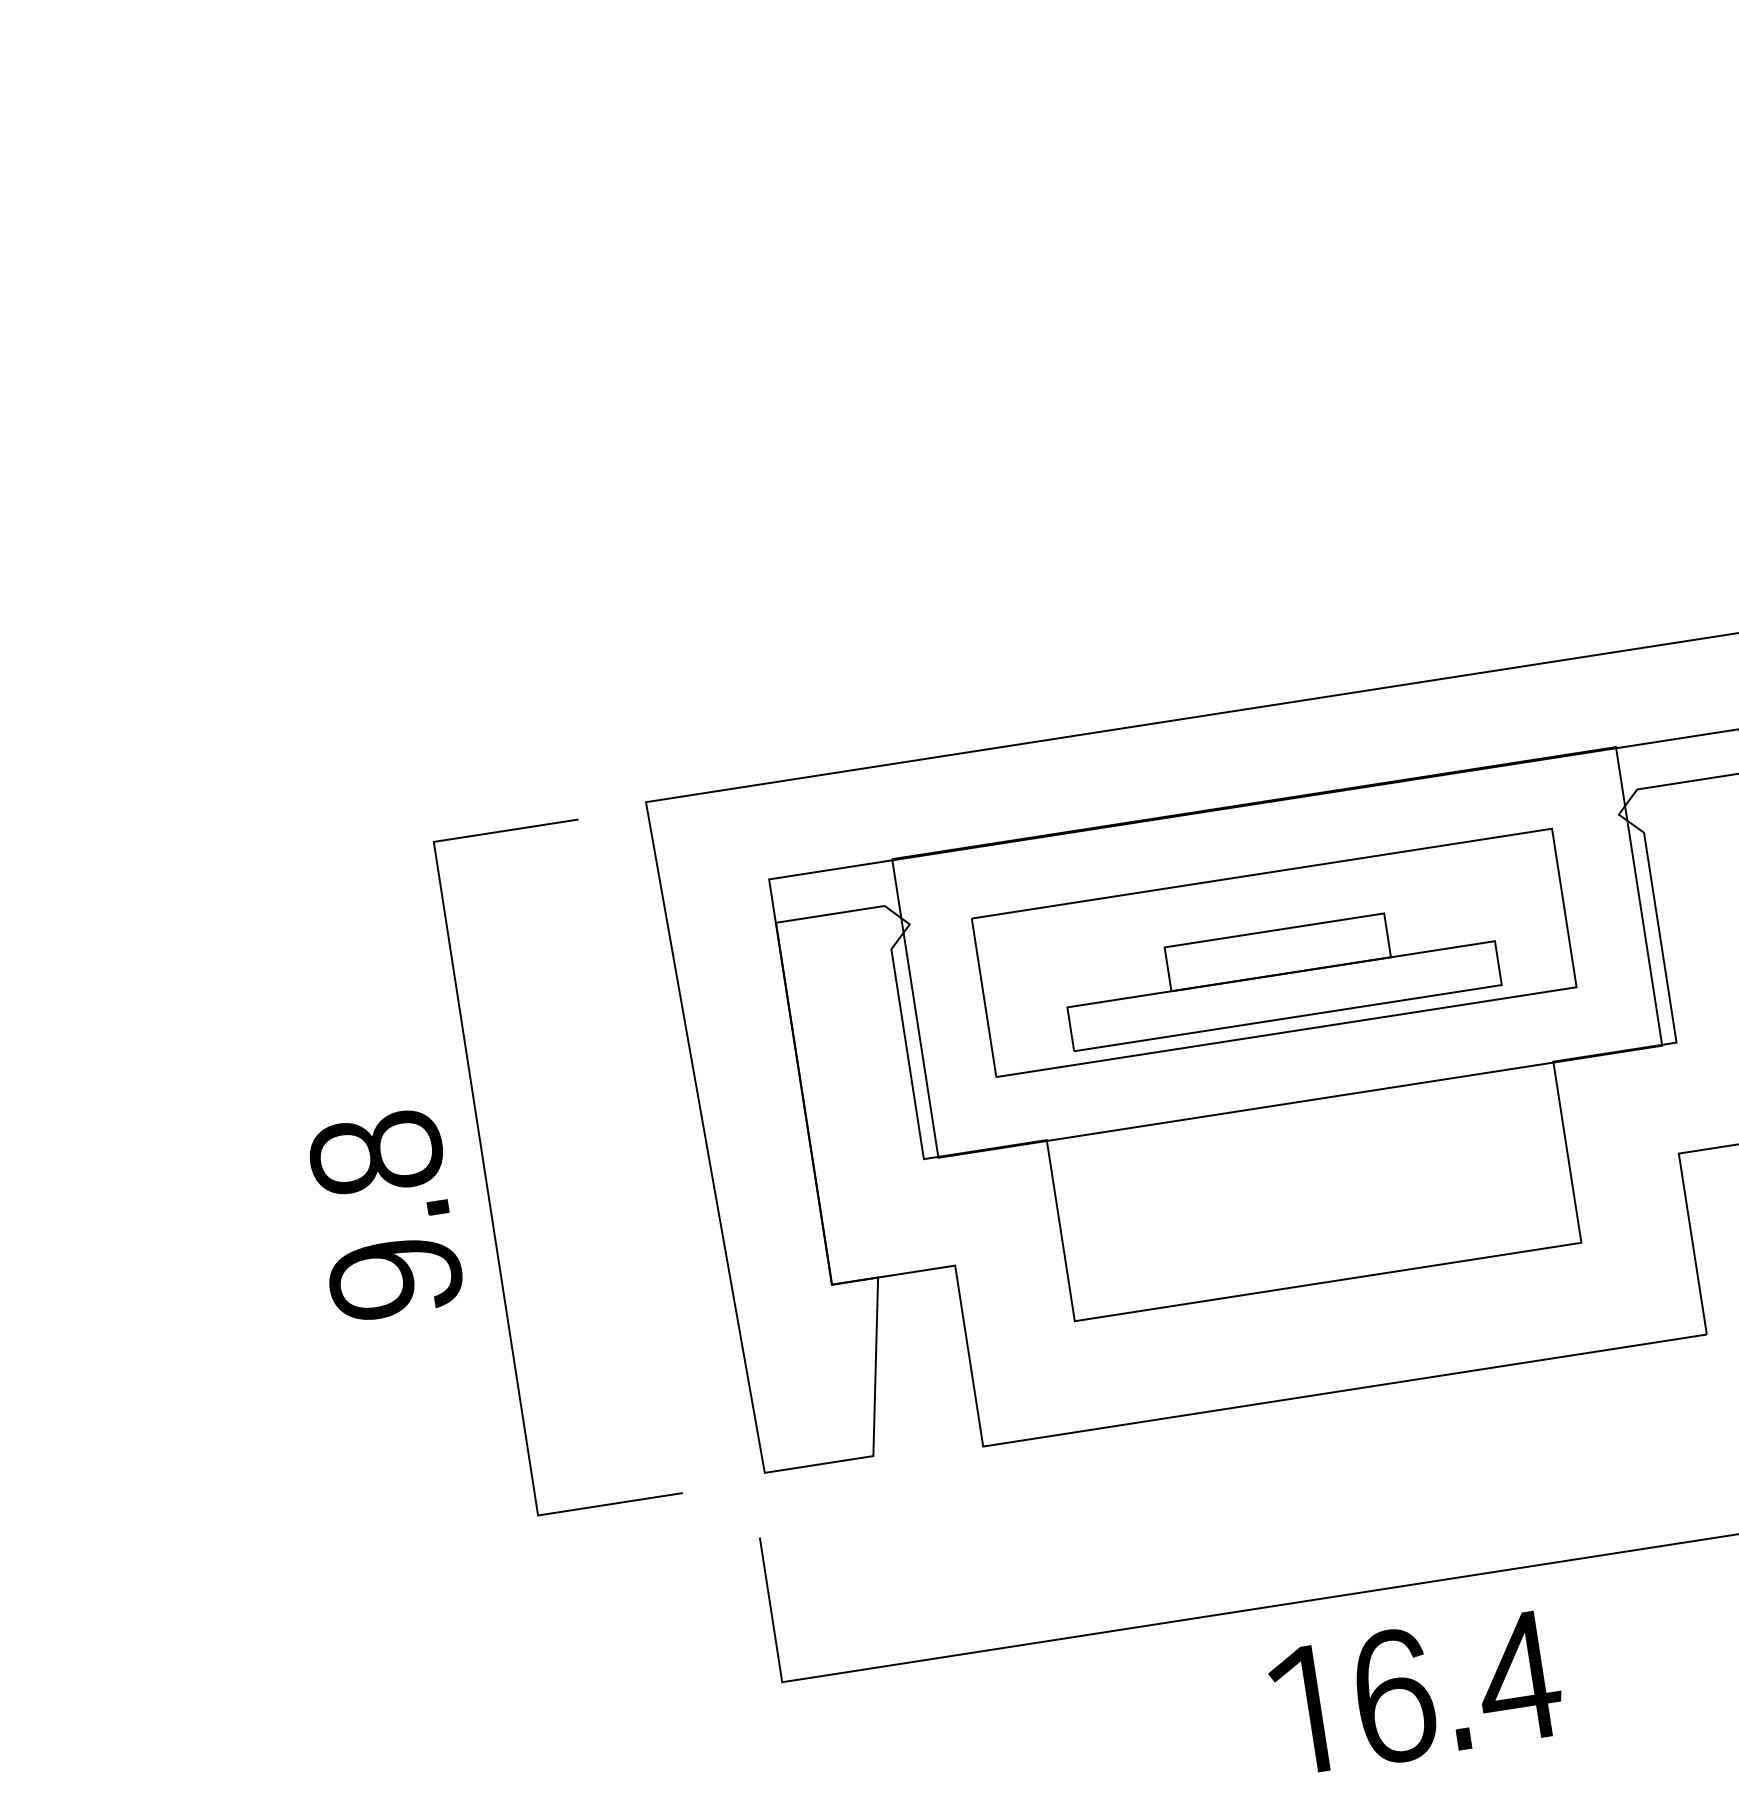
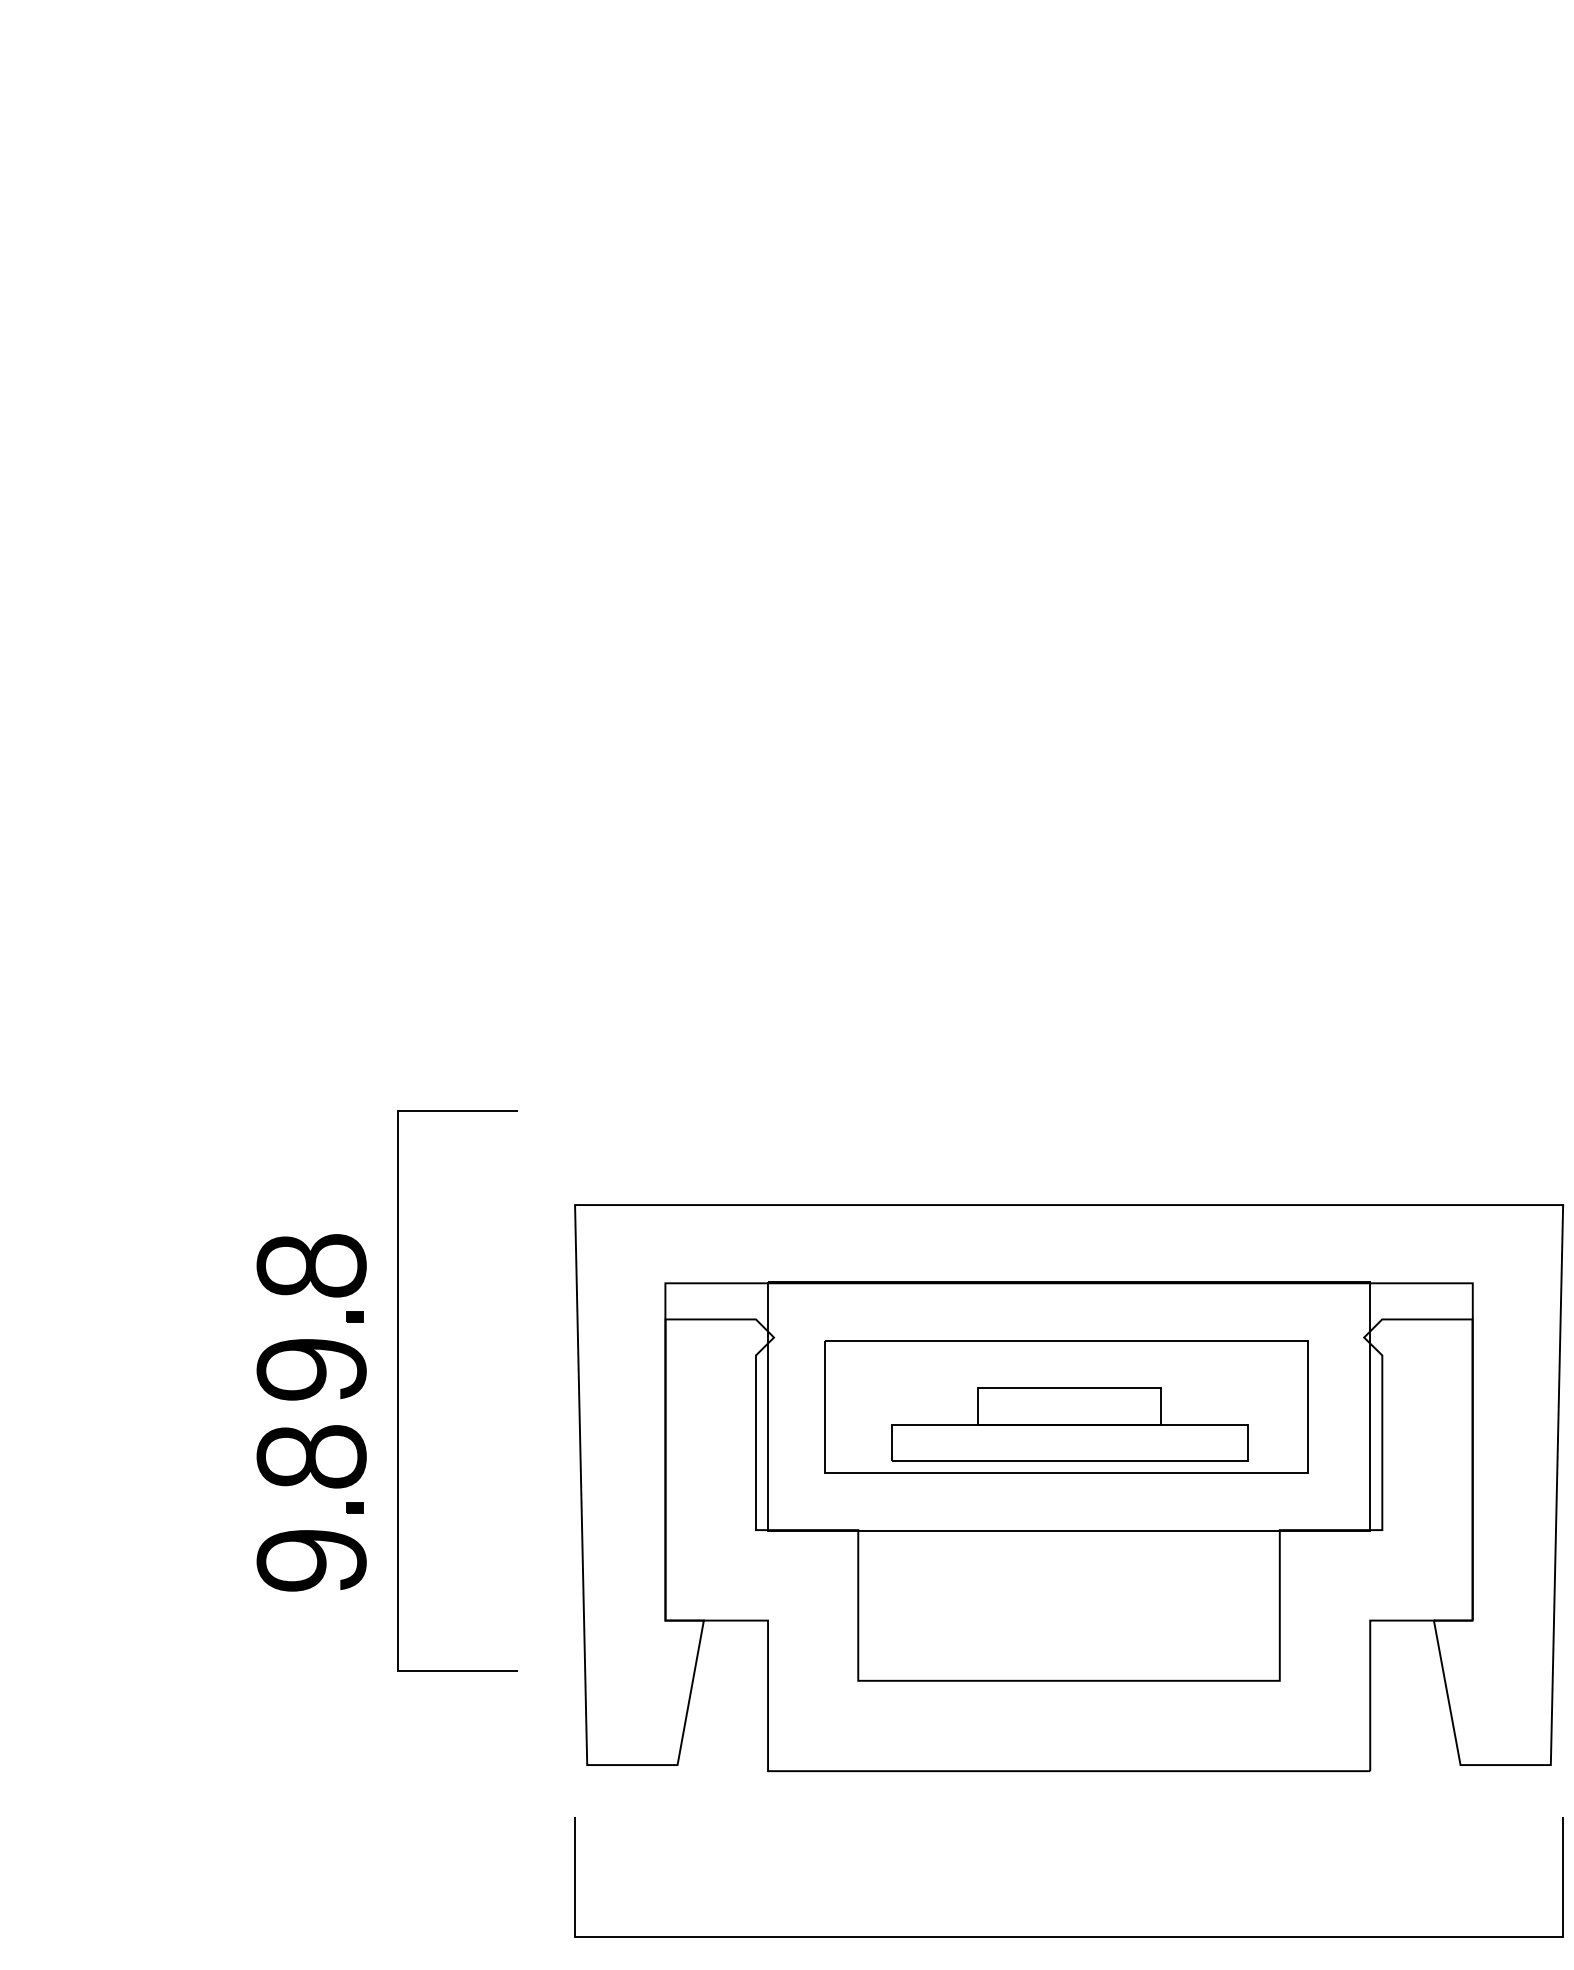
part: (354, 1012) -> (311, 1339), added
line: (486, 1178) -> (398, 1390), moved

